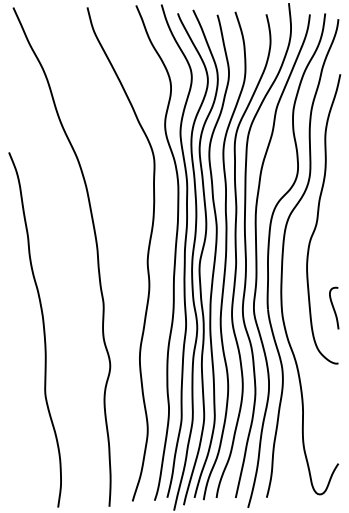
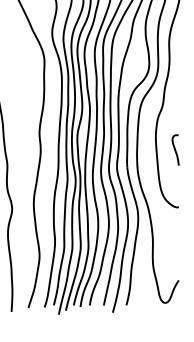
curve: (334, 307) -> (175, 149), moved

